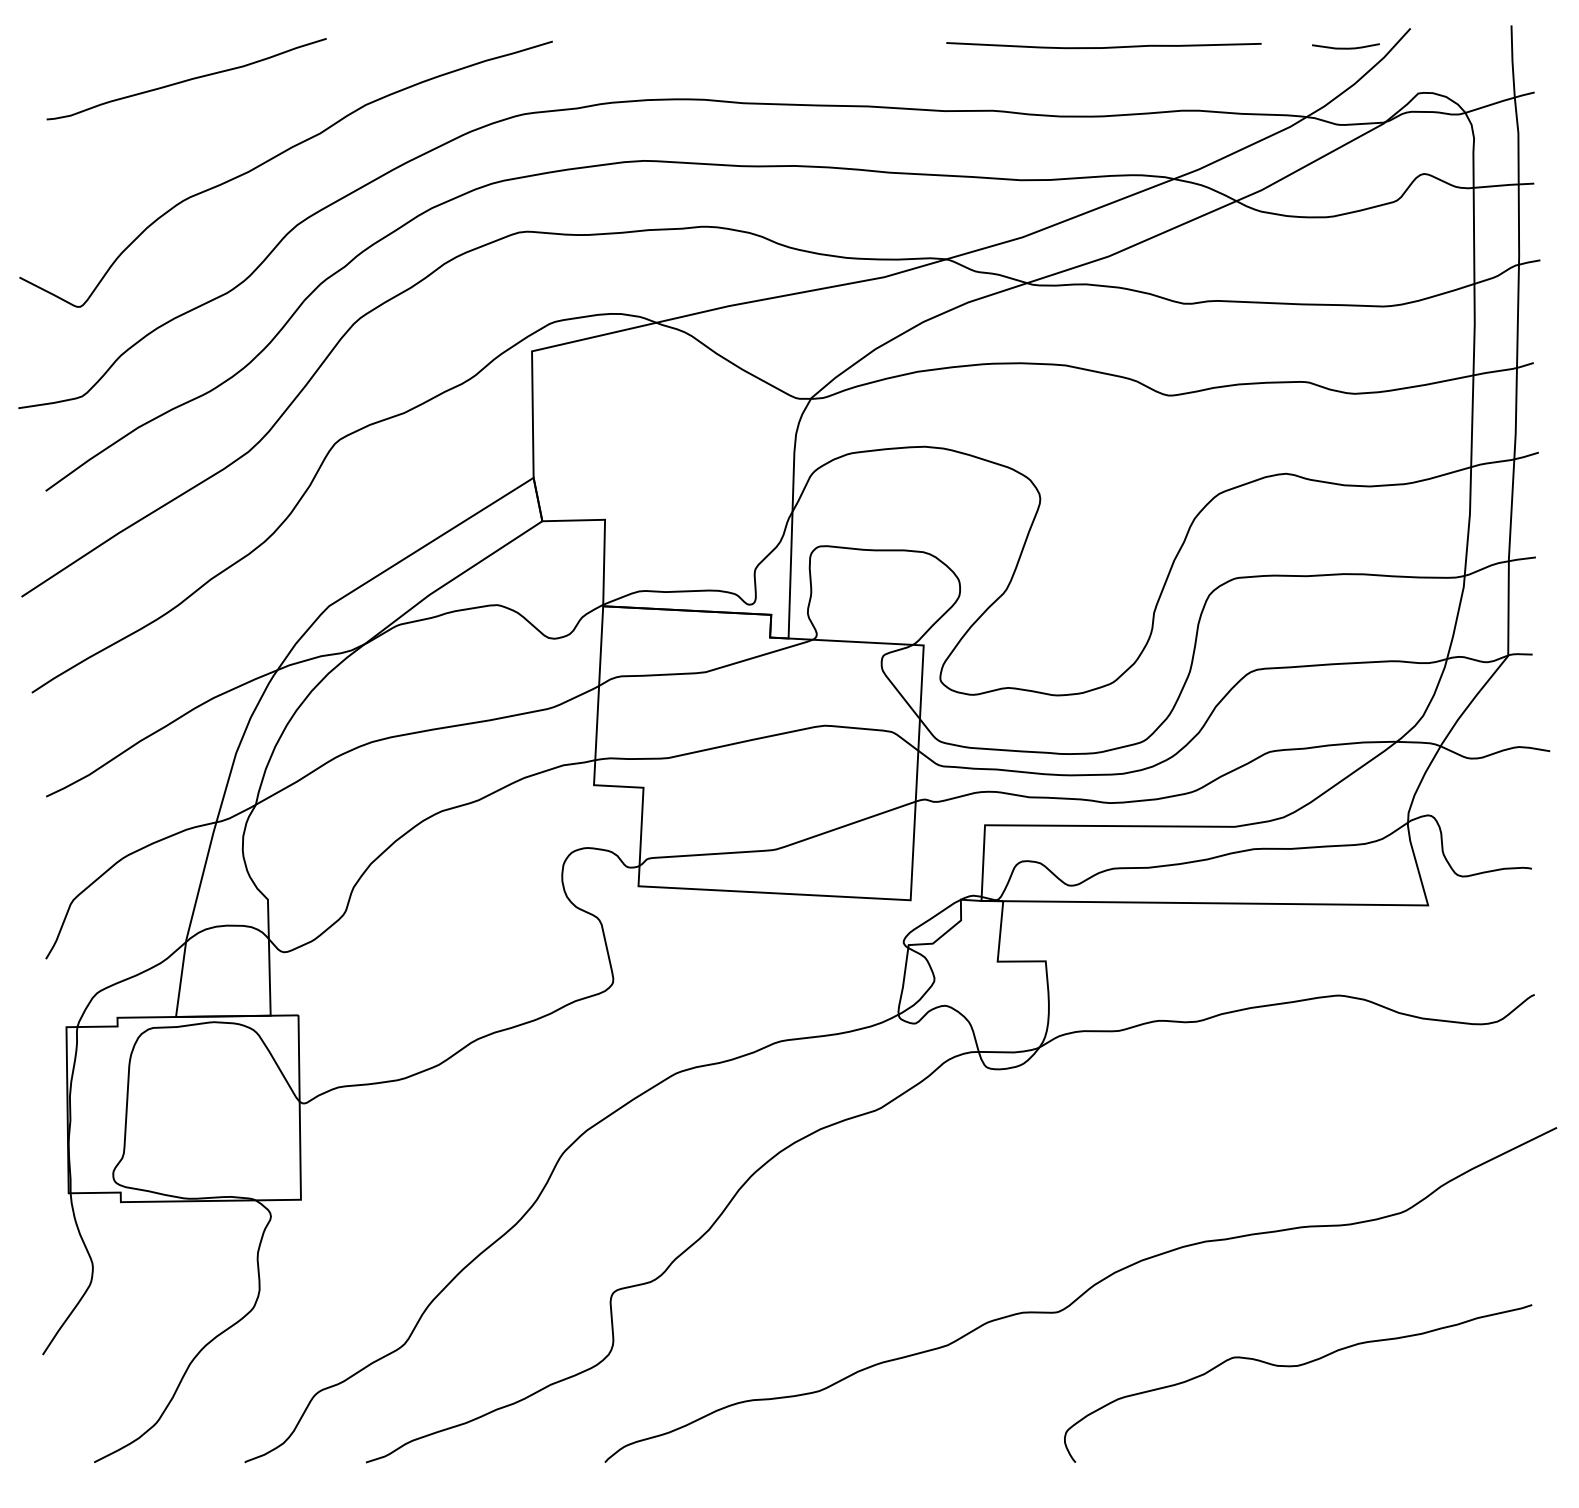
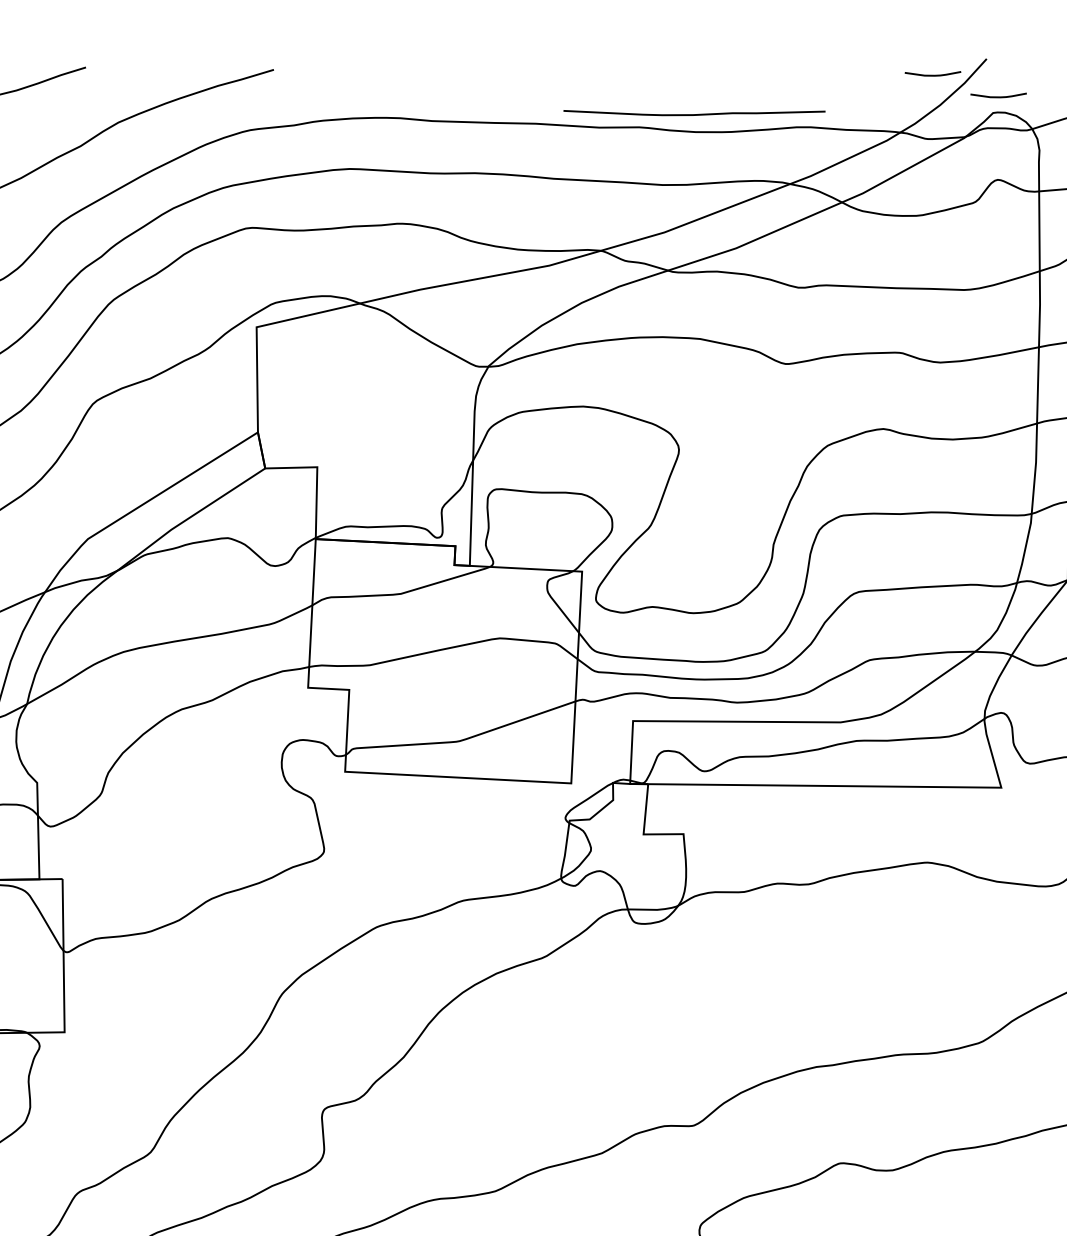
curve: (1103, 47) -> (694, 114), moved
curve: (1424, 73) -> (998, 96), added

